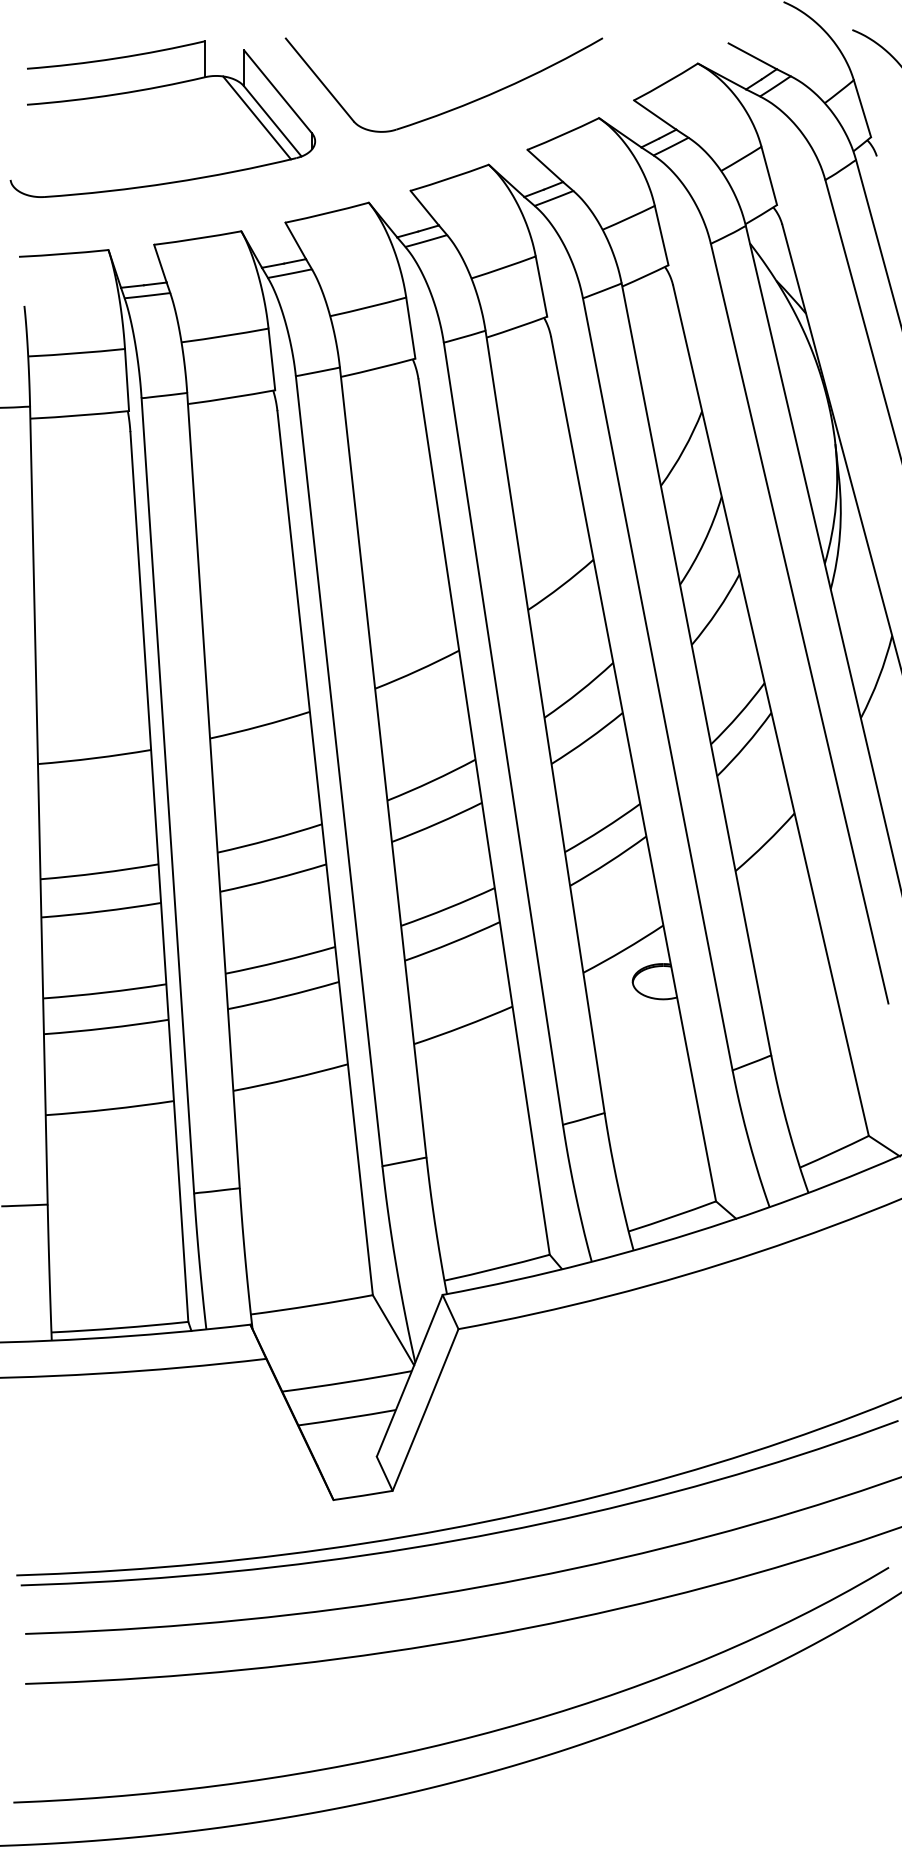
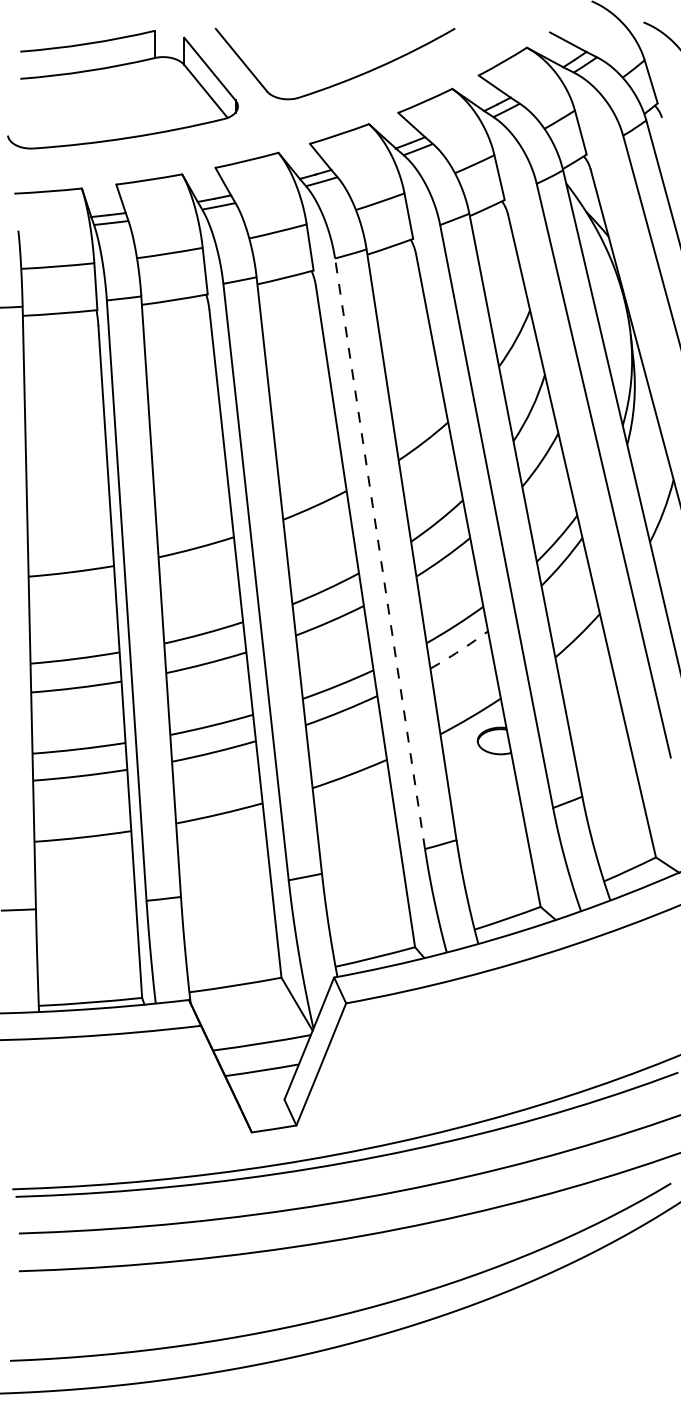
line: (257, 117) -> (194, 88), removed
line: (503, 733) -> (380, 553), solid -> dashed
arc: (608, 862) -> (459, 651), solid -> dashed

